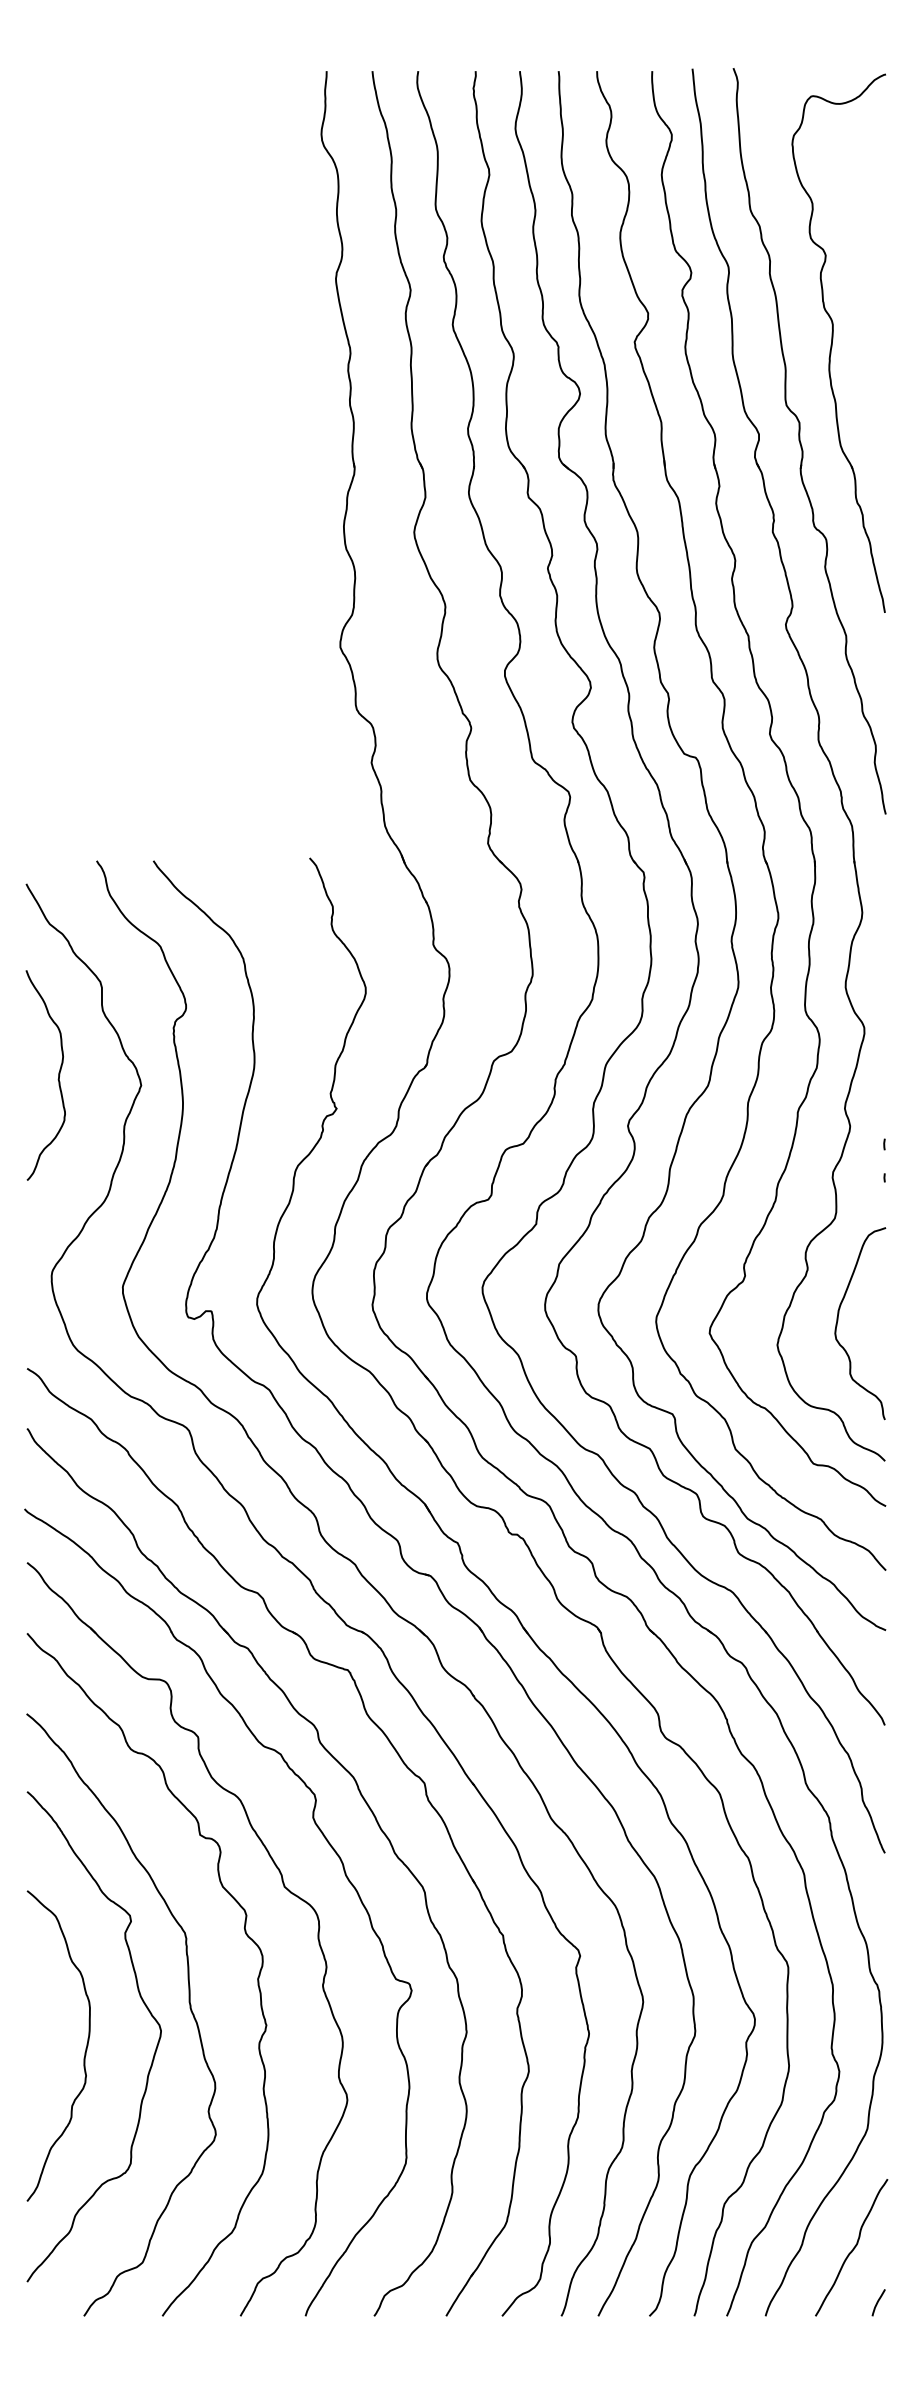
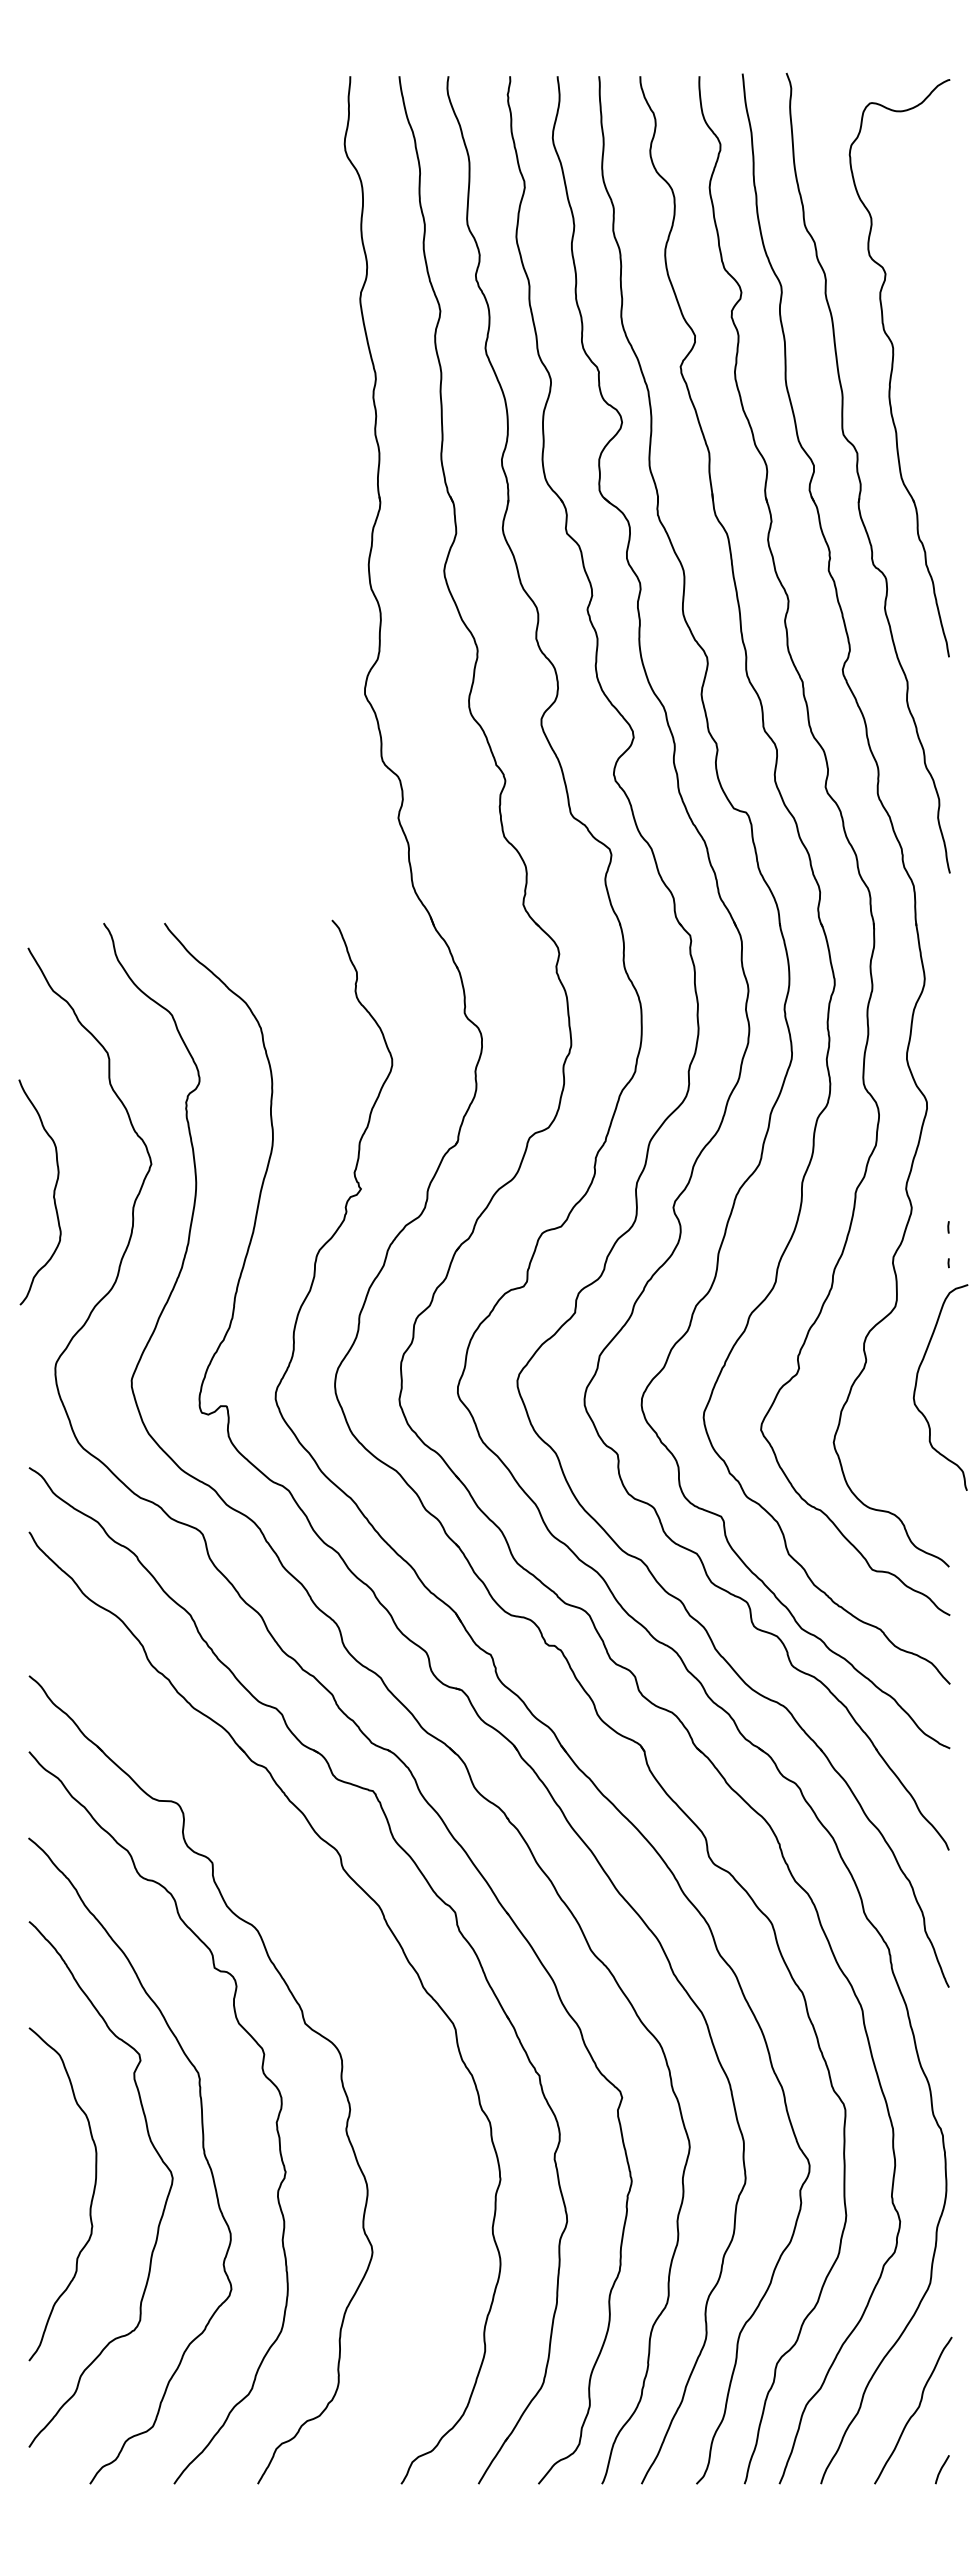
curve: (58, 1075) -> (53, 1192), moved
curve: (838, 1318) -> (917, 1382), moved
part: (326, 1842) -> (350, 1975), removed

